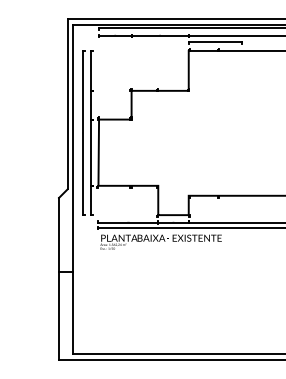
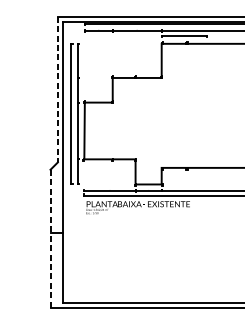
line: (67, 104) -> (57, 89), solid -> dashed
line: (59, 278) -> (50, 238), solid -> dashed

